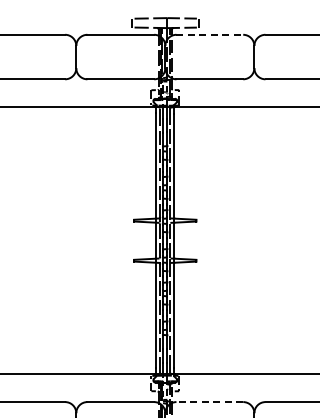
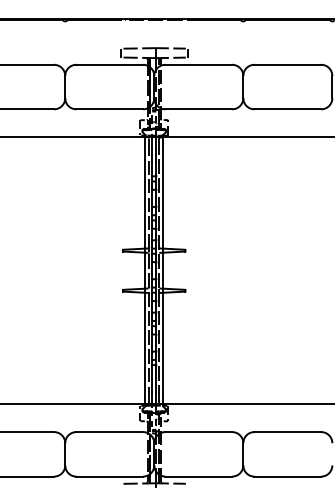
line: (210, 34) -> (199, 64), dashed -> solid
line: (209, 402) -> (198, 432), dashed -> solid

